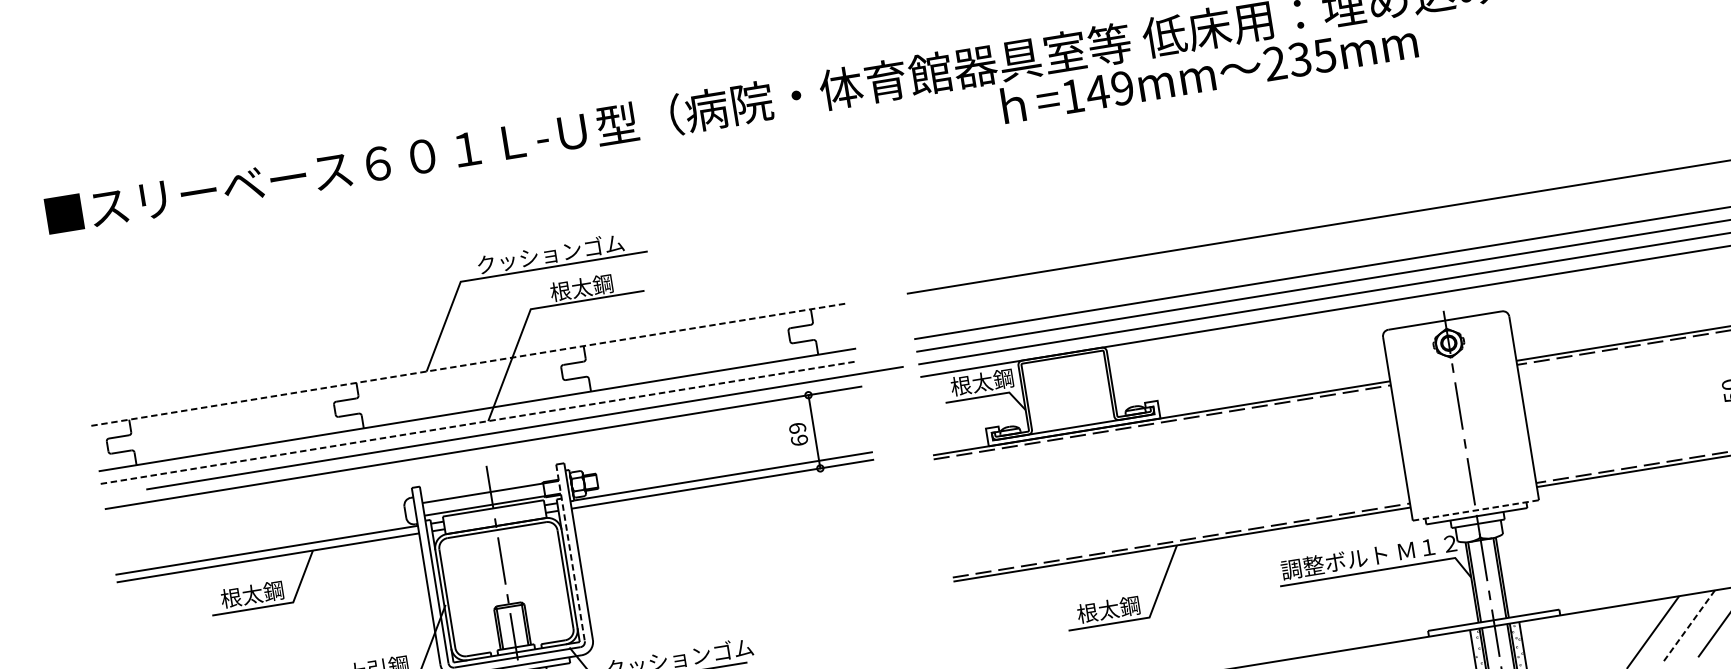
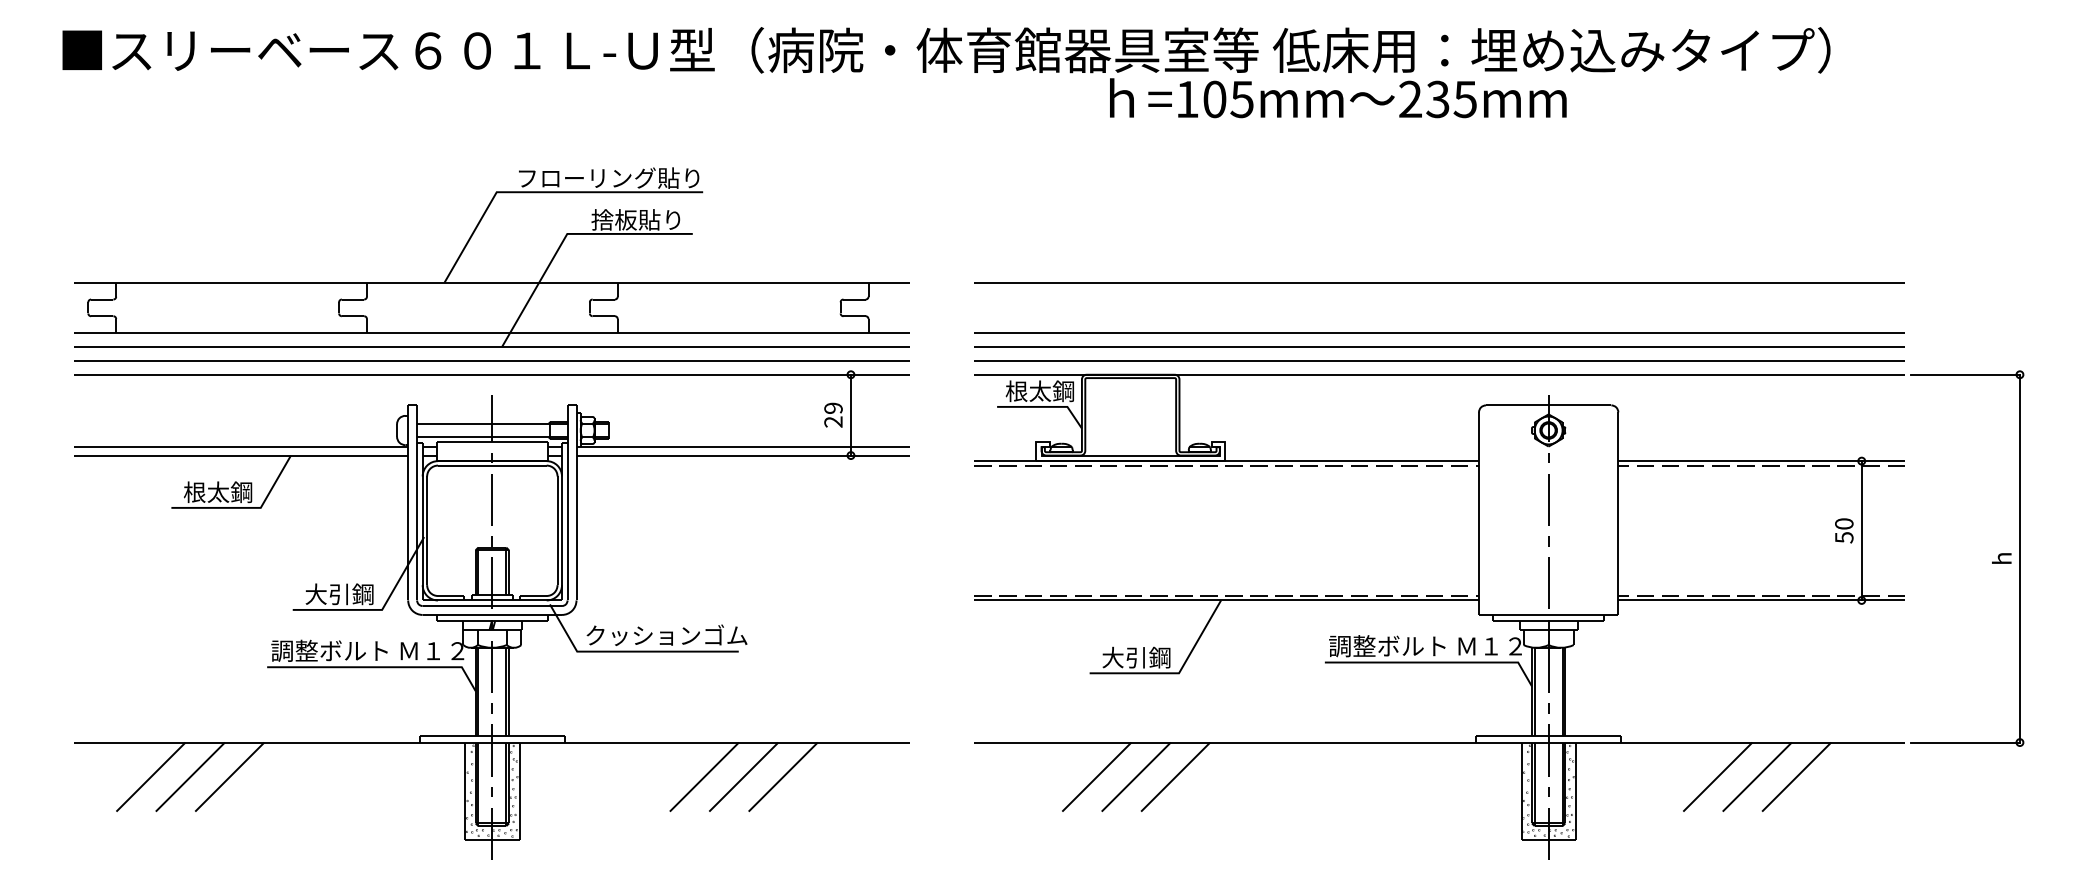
text: (1109, 90) -> (1227, 99), =149mm -> =105mm
text: (559, 252) -> (608, 177), クッションゴム -> フローリング貼り
text: (590, 286) -> (635, 219), 根太鋼 -> 捨板貼り
line: (470, 364) -> (492, 282), dashed -> solid
line: (479, 422) -> (492, 346), dashed -> solid
line: (524, 427) -> (491, 360), moved
text: (799, 440) -> (833, 421), 69 -> 29
line: (1475, 510) -> (1548, 614), dashed -> solid
line: (570, 552) -> (567, 502), dashed -> solid
text: (1097, 611) -> (1124, 657), 根太鋼 -> 大引鋼
line: (1688, 627) -> (1757, 777), dashed -> solid

